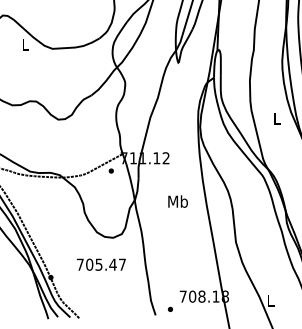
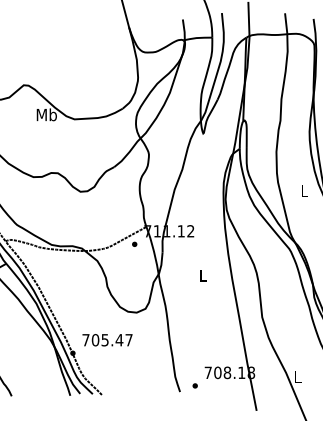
text: (25, 44) -> (46, 114), L -> Mb
text: (178, 201) -> (203, 275), Mb -> L
text: (101, 265) -> (107, 340), moved

